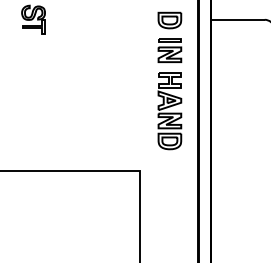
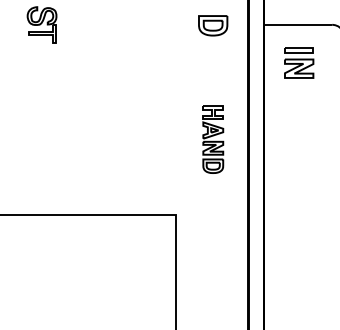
part: (170, 49) -> (299, 62), moved
part: (170, 111) -> (213, 139), size x0.7

